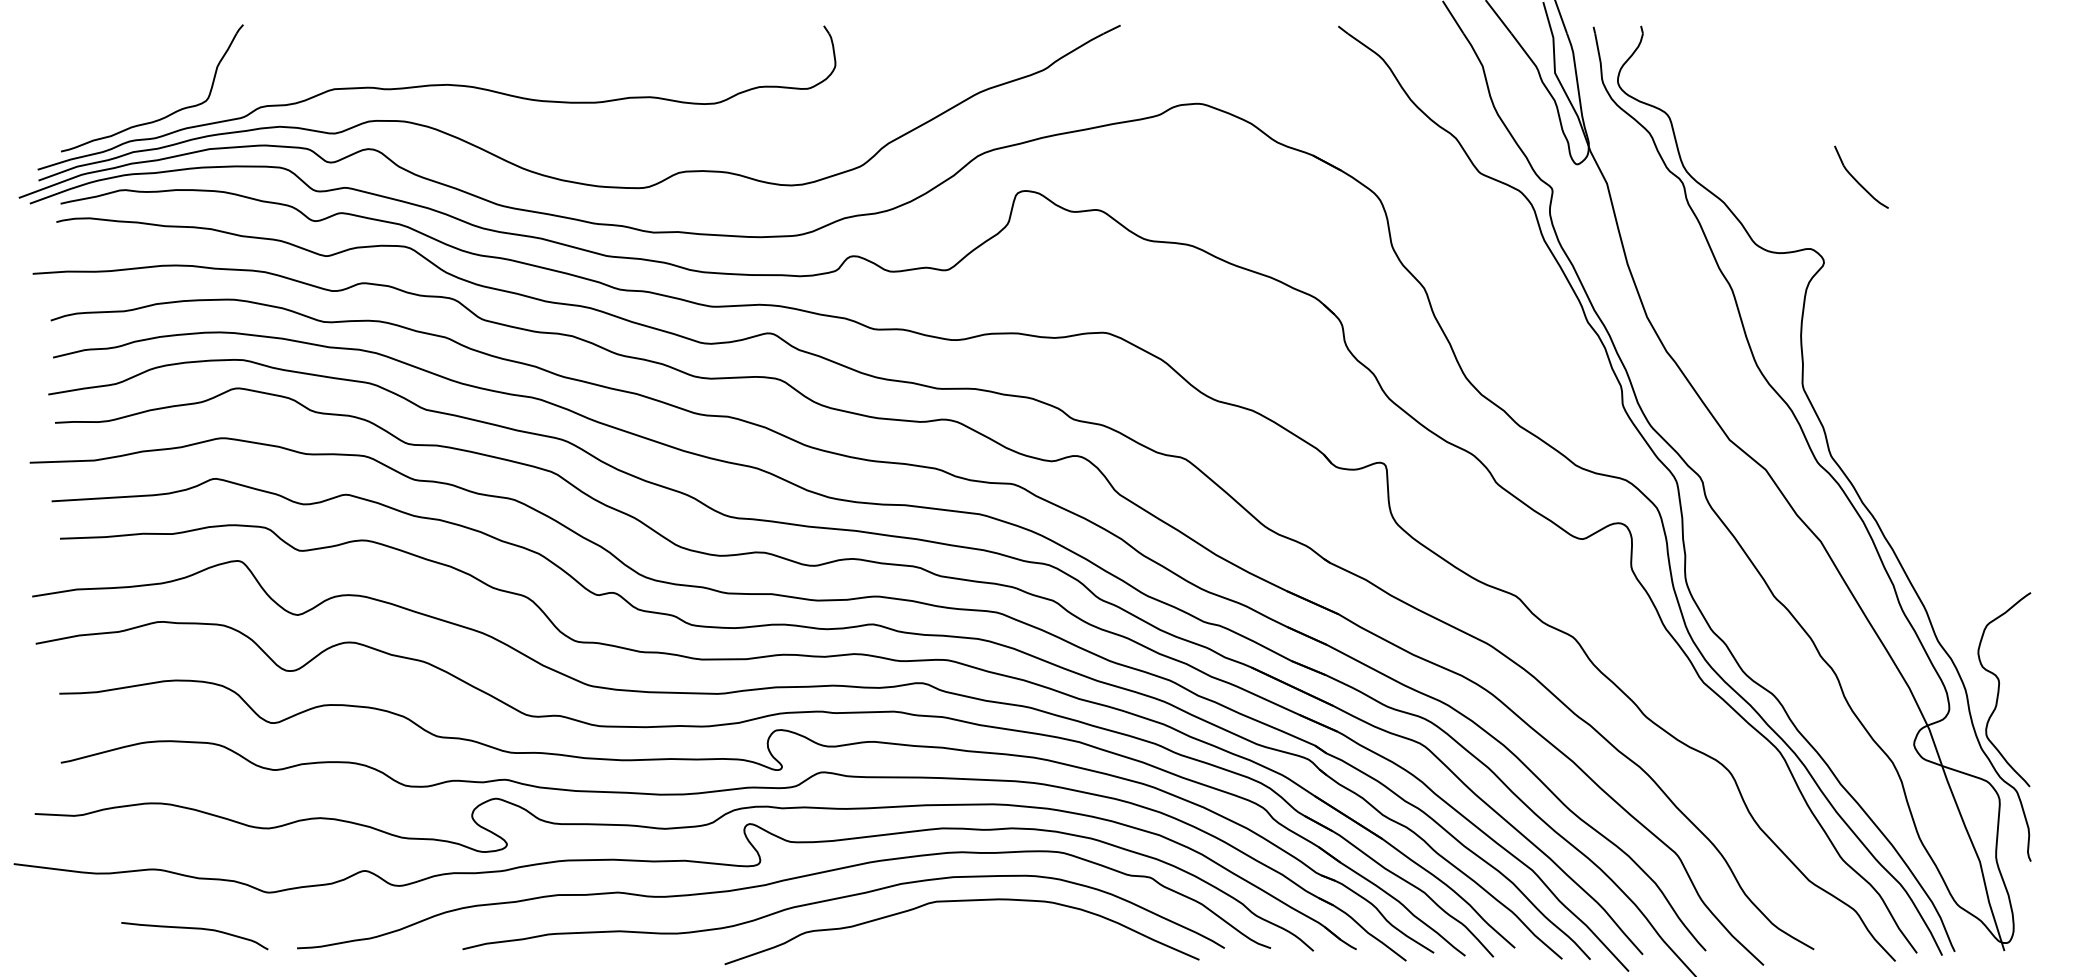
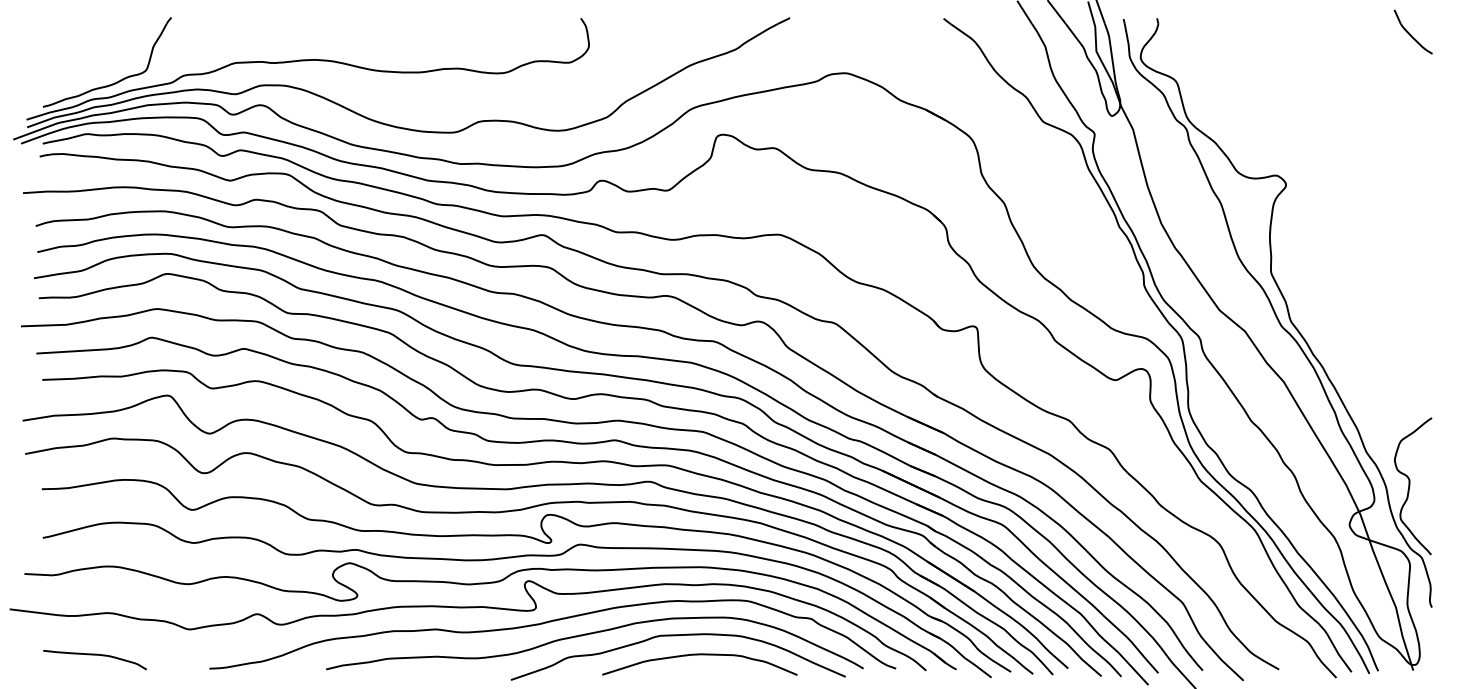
part: (1861, 176) -> (1413, 31), moved
curve: (194, 929) -> (94, 655), moved
curve: (988, 929) -> (696, 655), added

